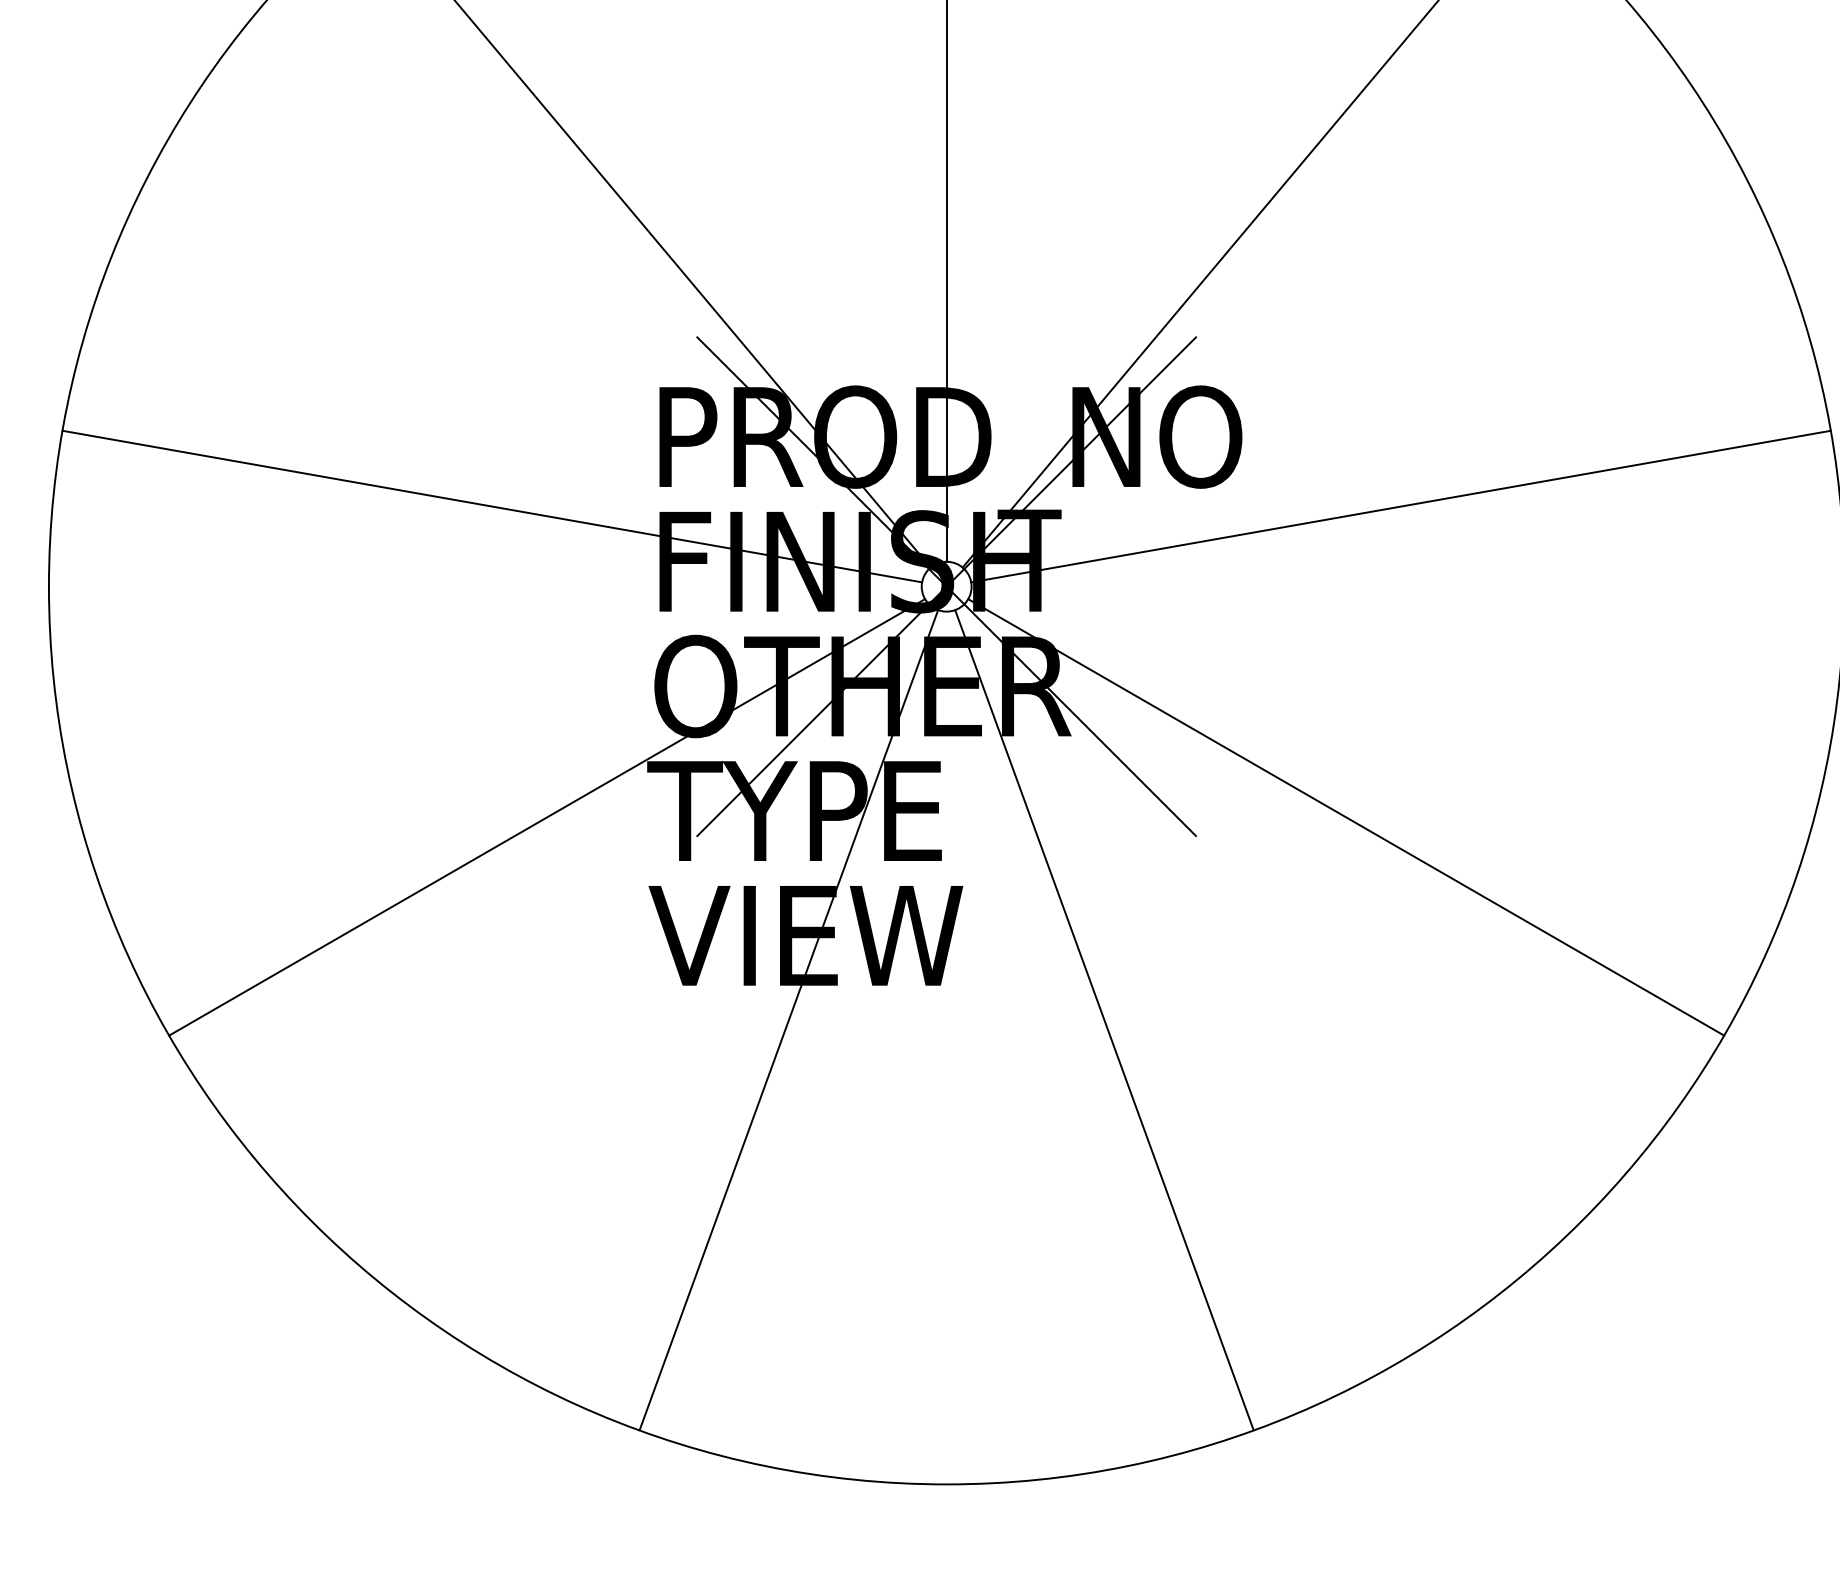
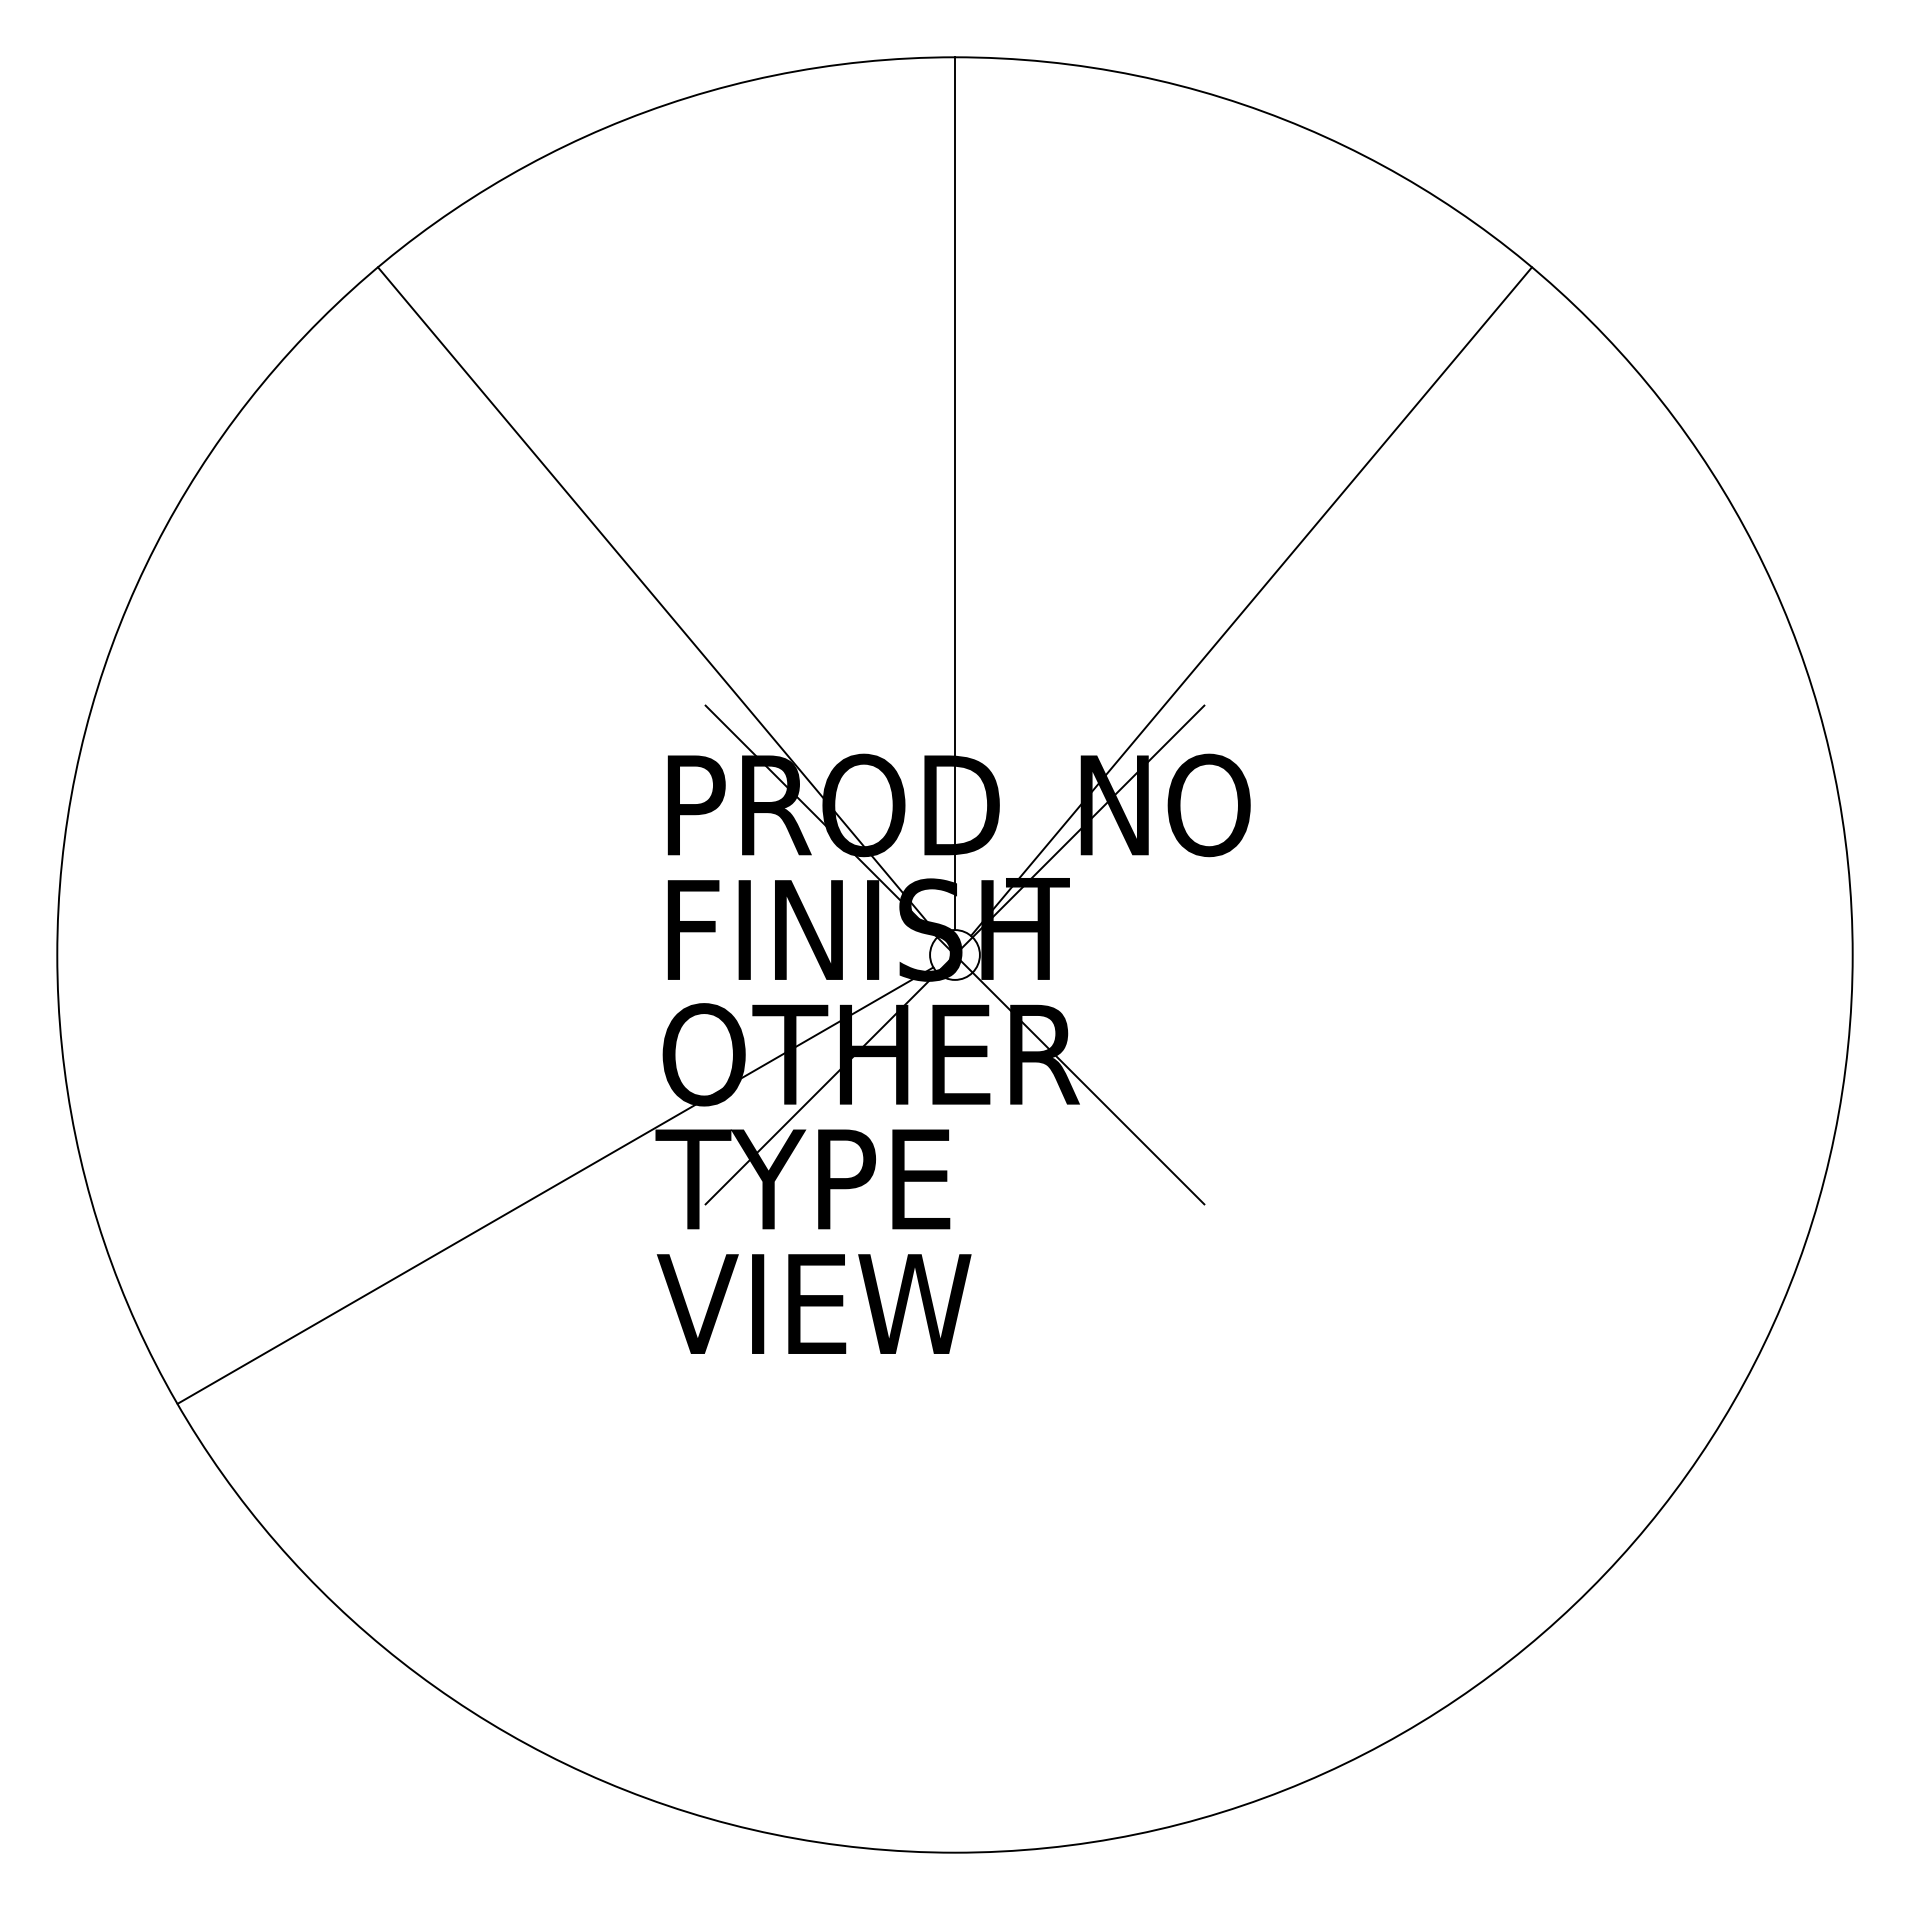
line: (492, 506) -> (500, 874), removed
line: (1401, 506) -> (1409, 874), removed
line: (1346, 817) -> (1354, 1185), removed
line: (788, 1020) -> (796, 1388), removed
line: (1104, 1020) -> (1112, 1388), removed

